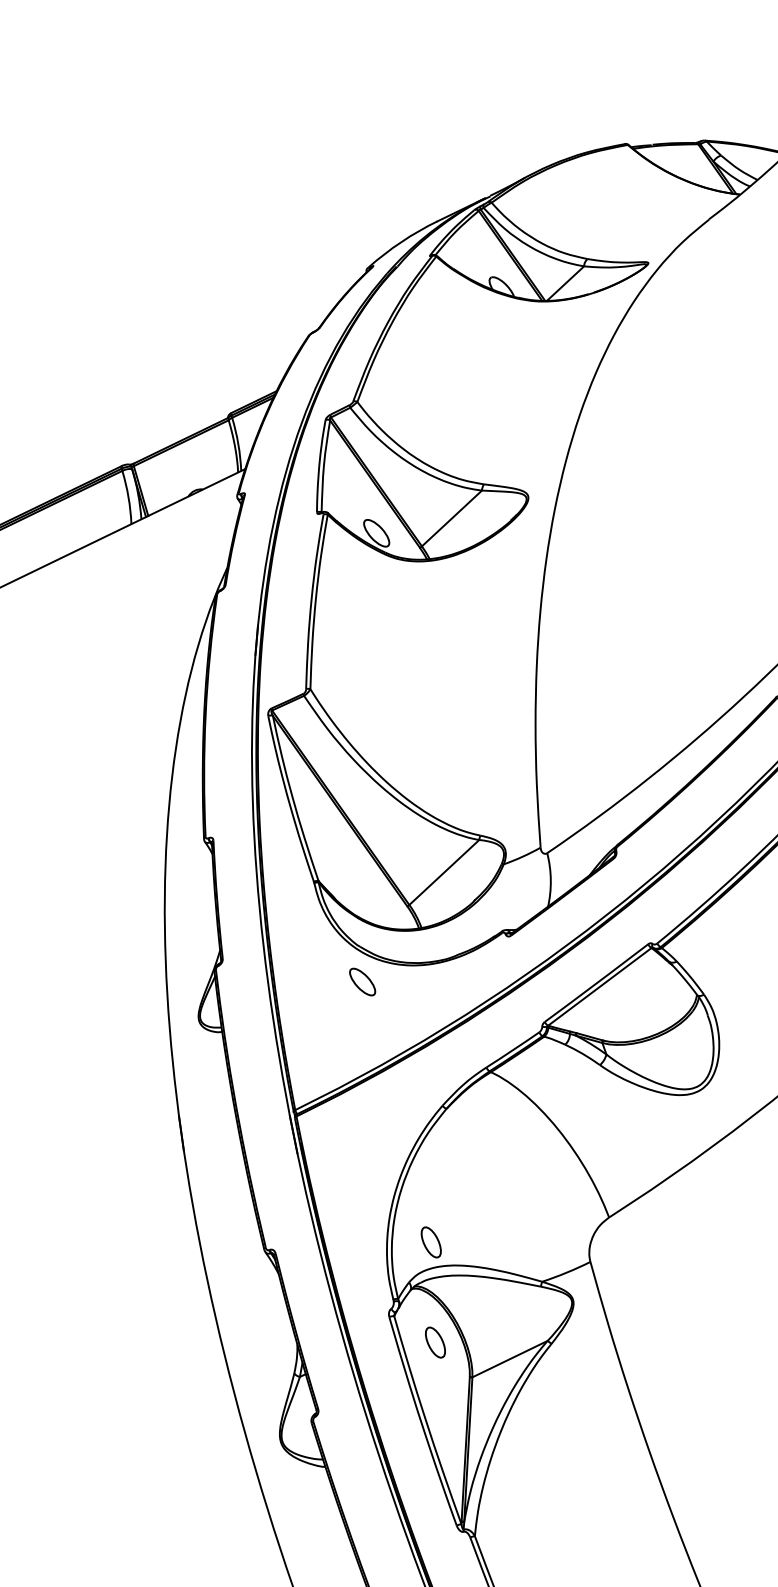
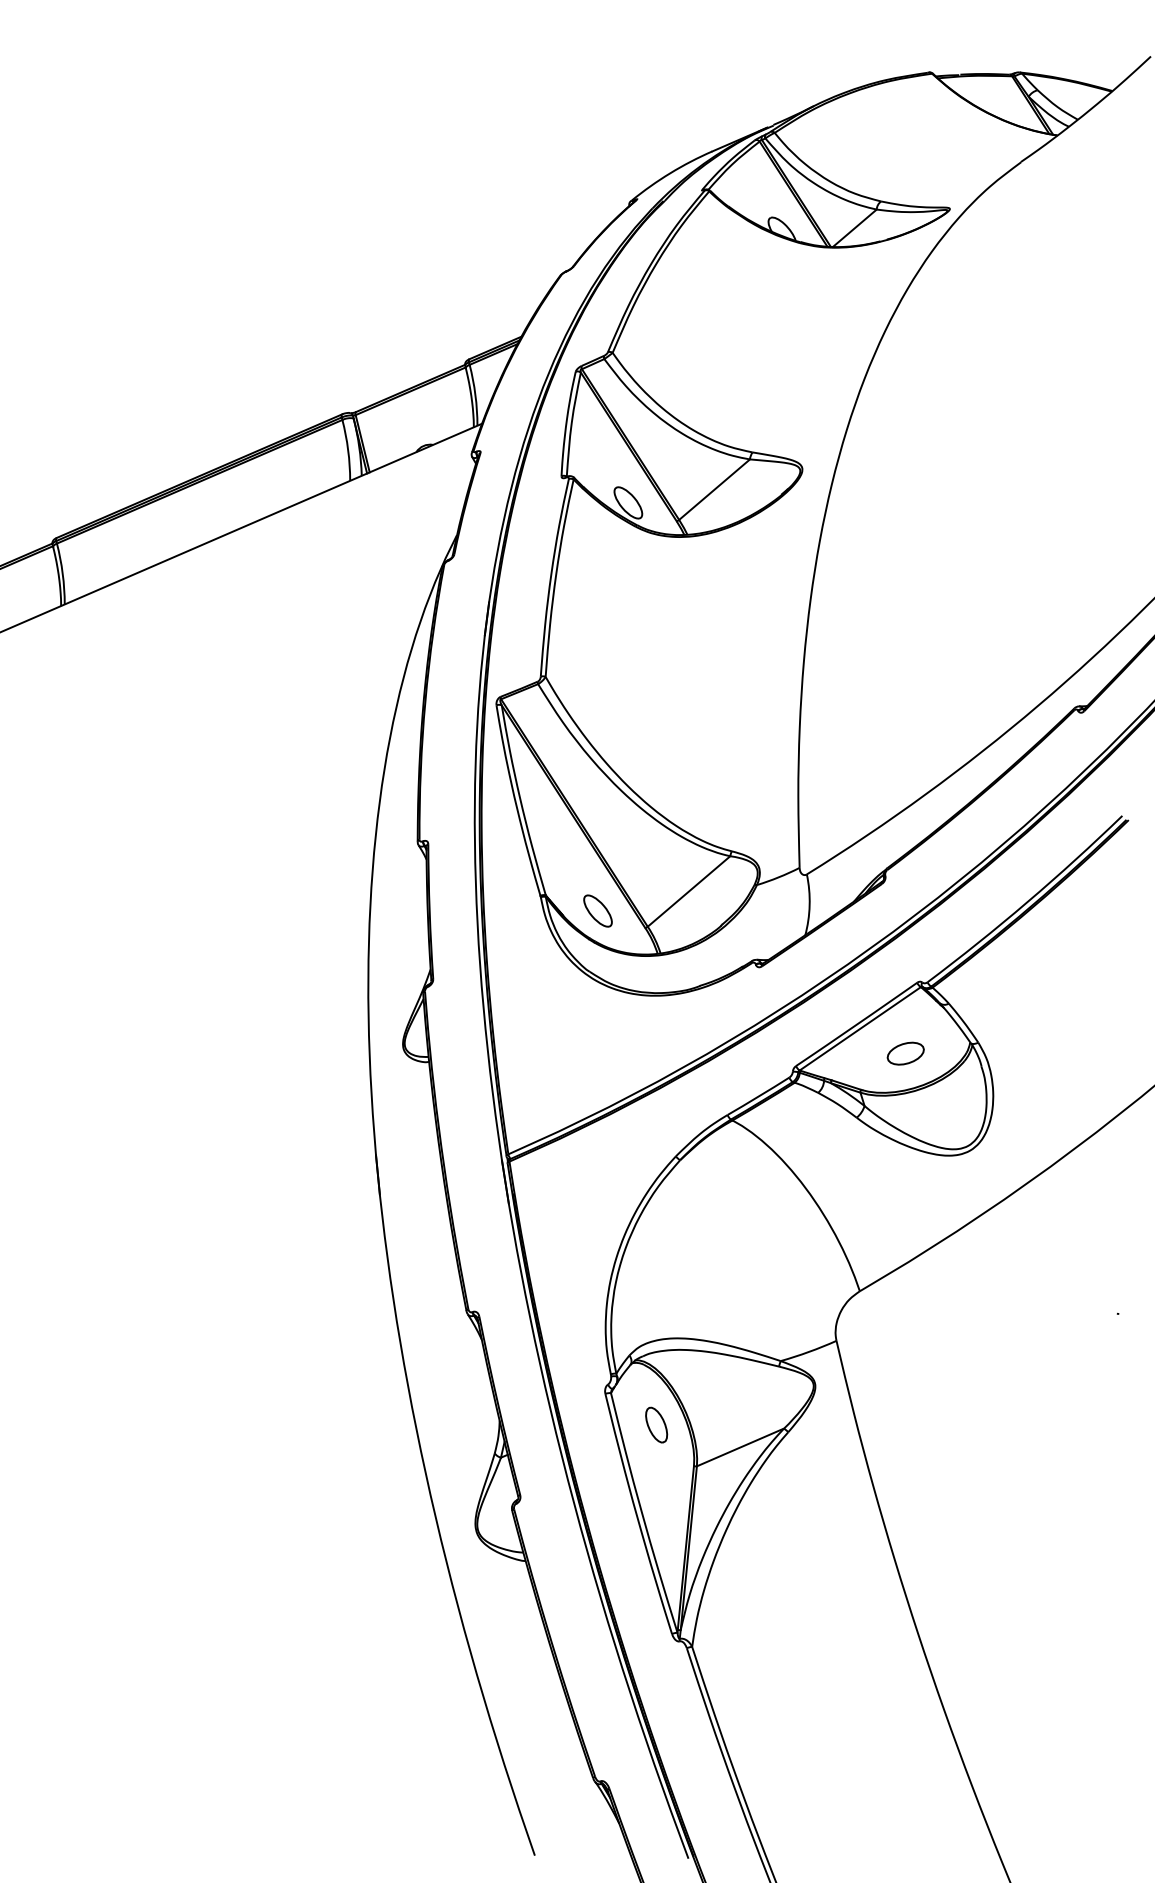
part: (362, 981) -> (597, 910), moved
part: (640, 1006) -> (905, 1053), added
part: (431, 1241) -> (656, 1310), removed

